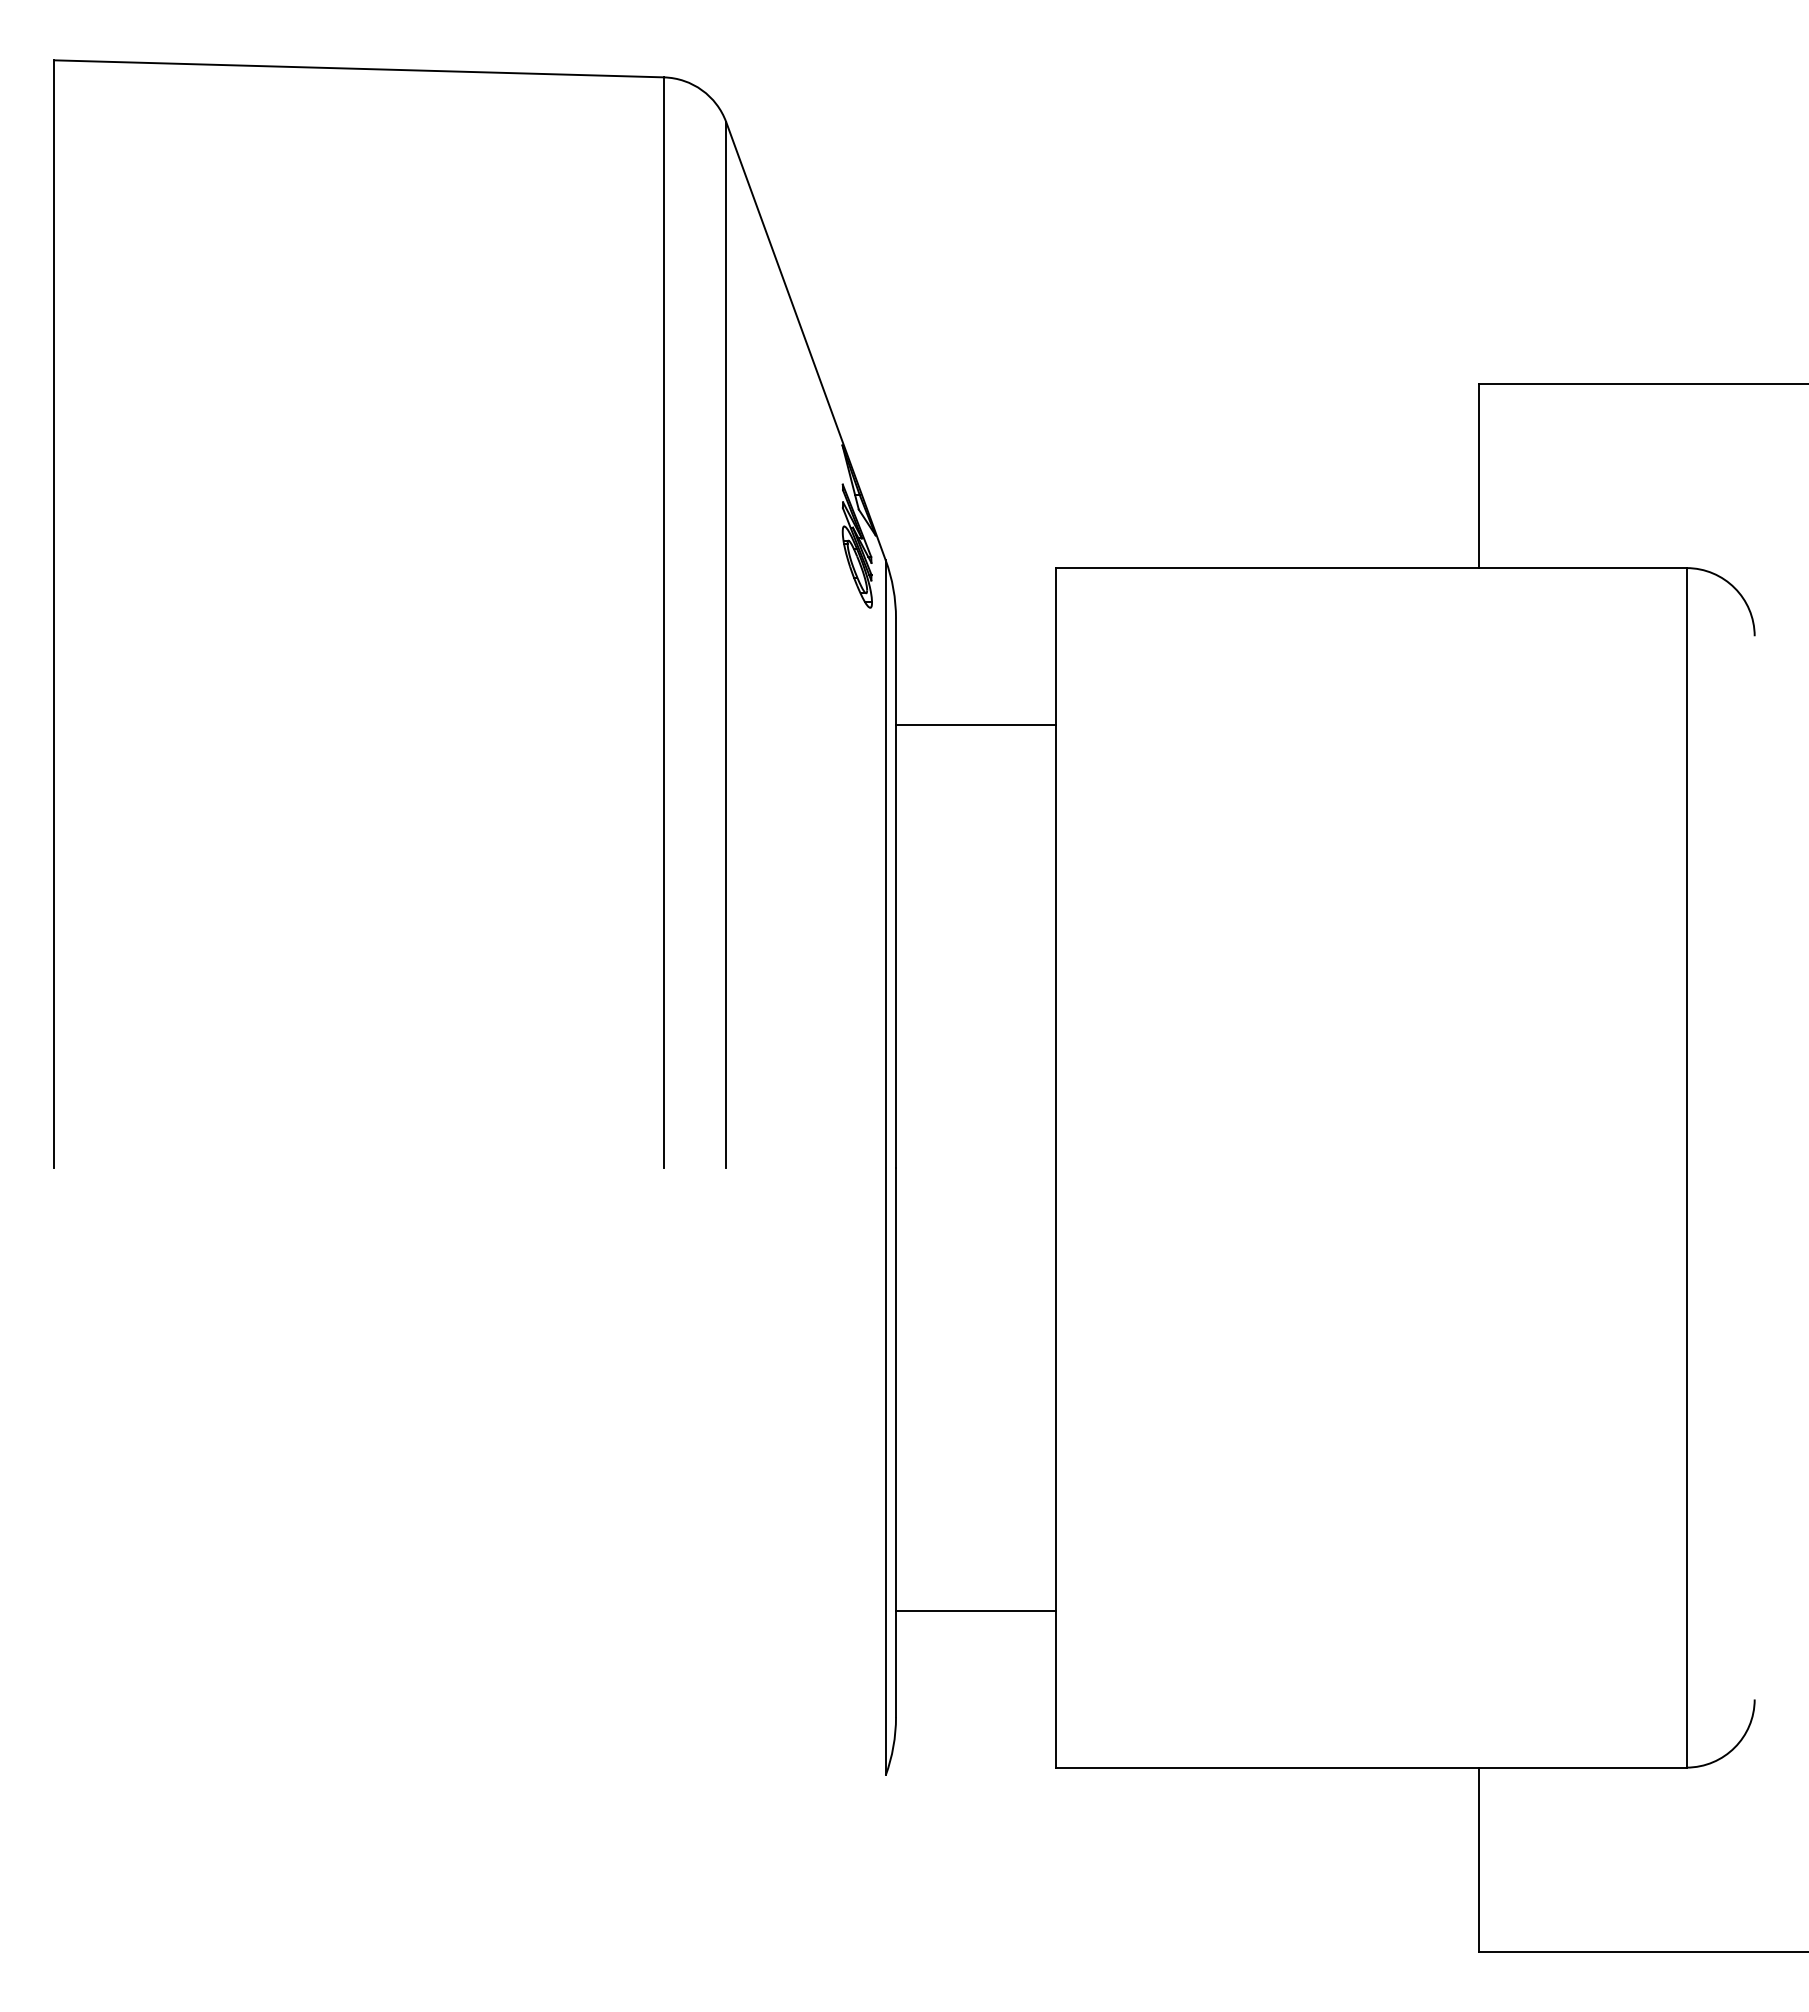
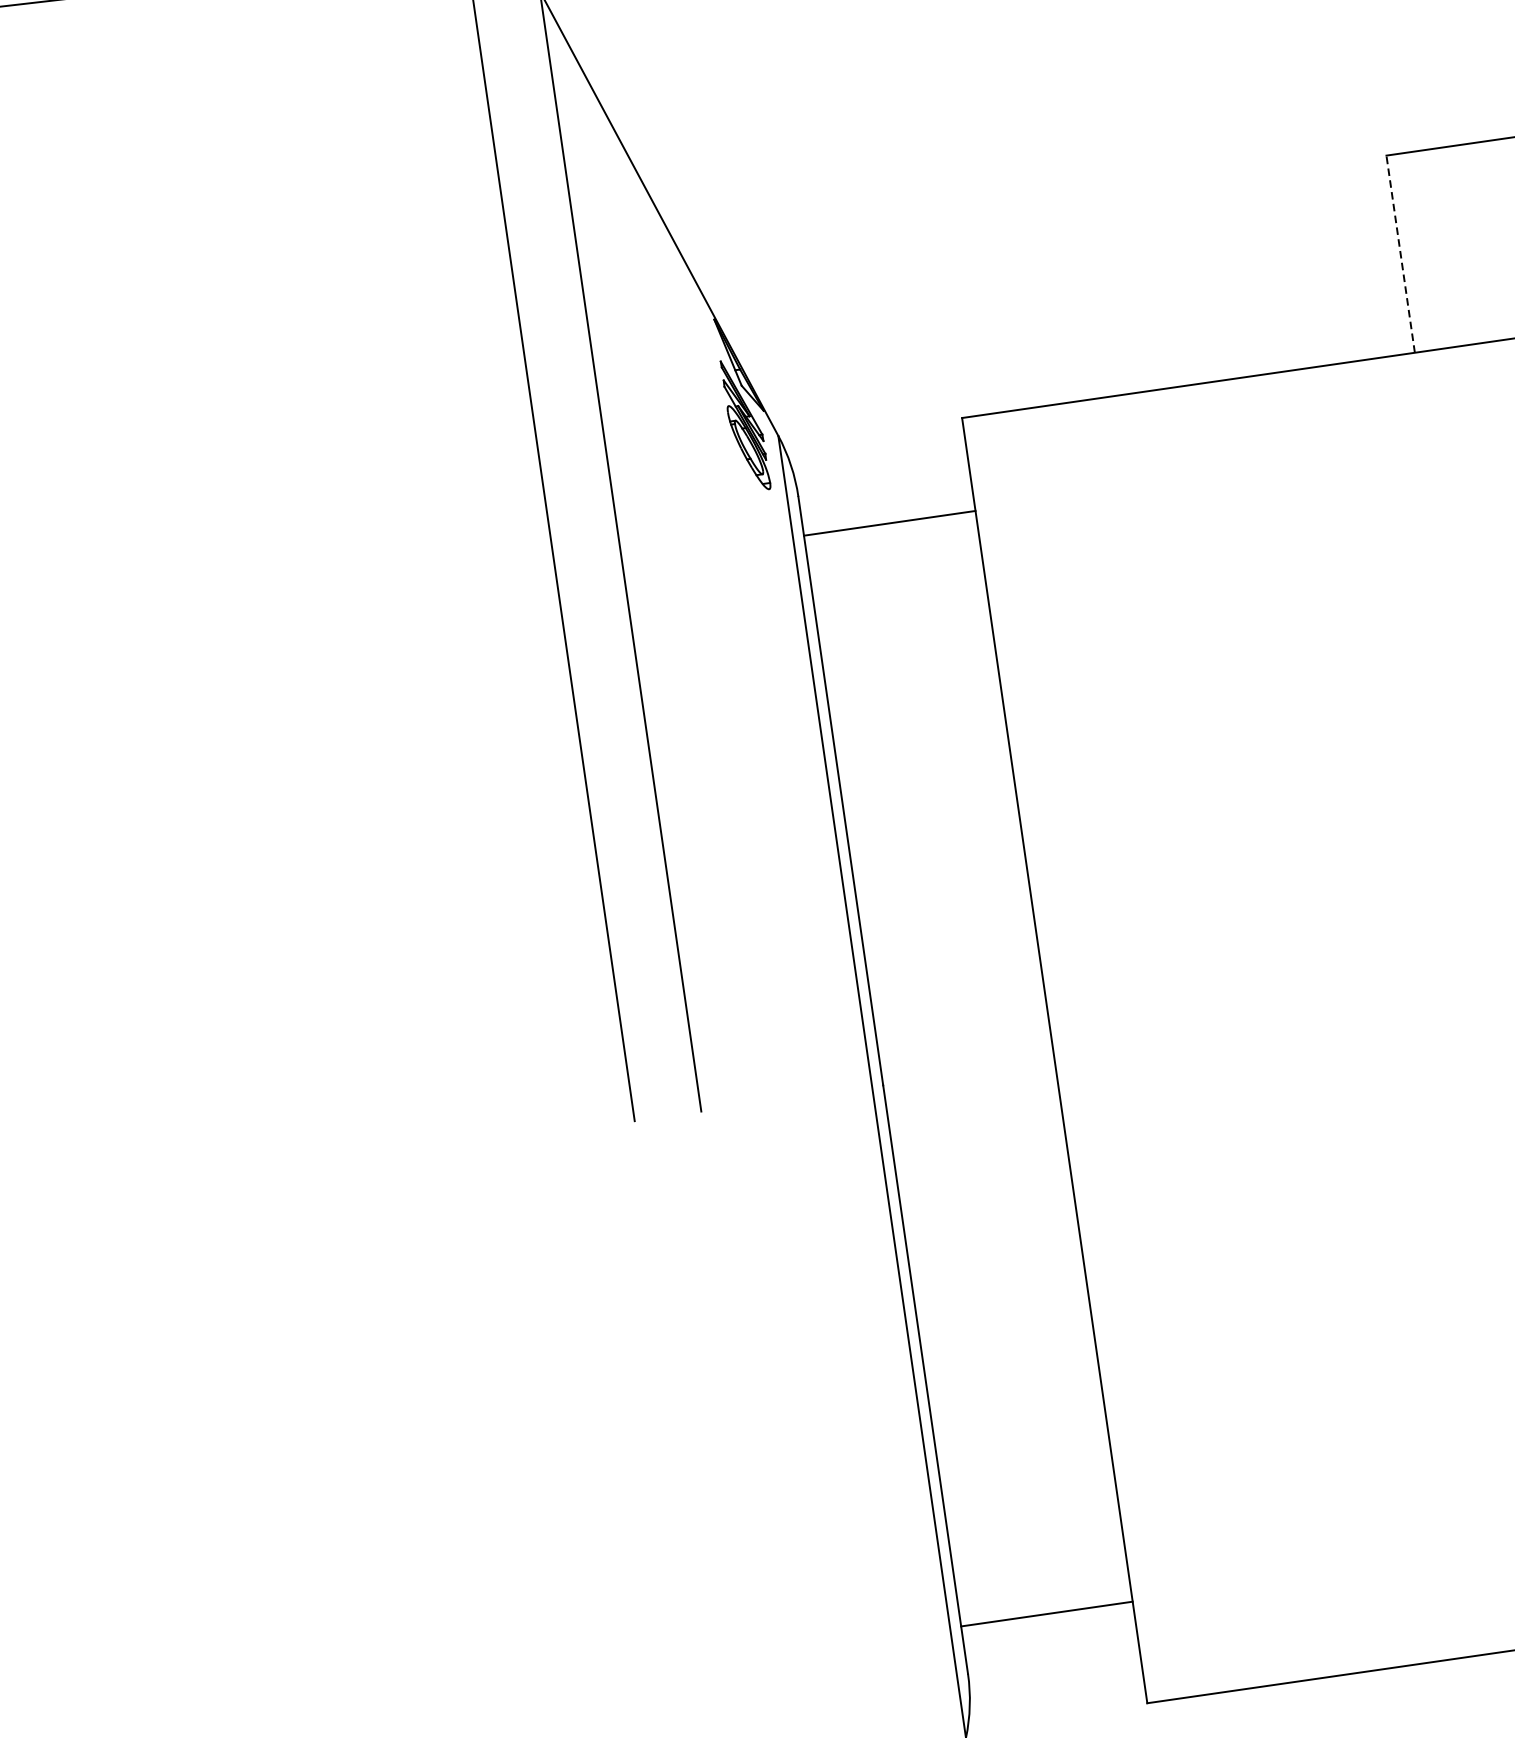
line: (1478, 475) -> (1400, 253), solid -> dashed
line: (976, 724) -> (890, 522), moved
line: (976, 1610) -> (1047, 1613), moved

